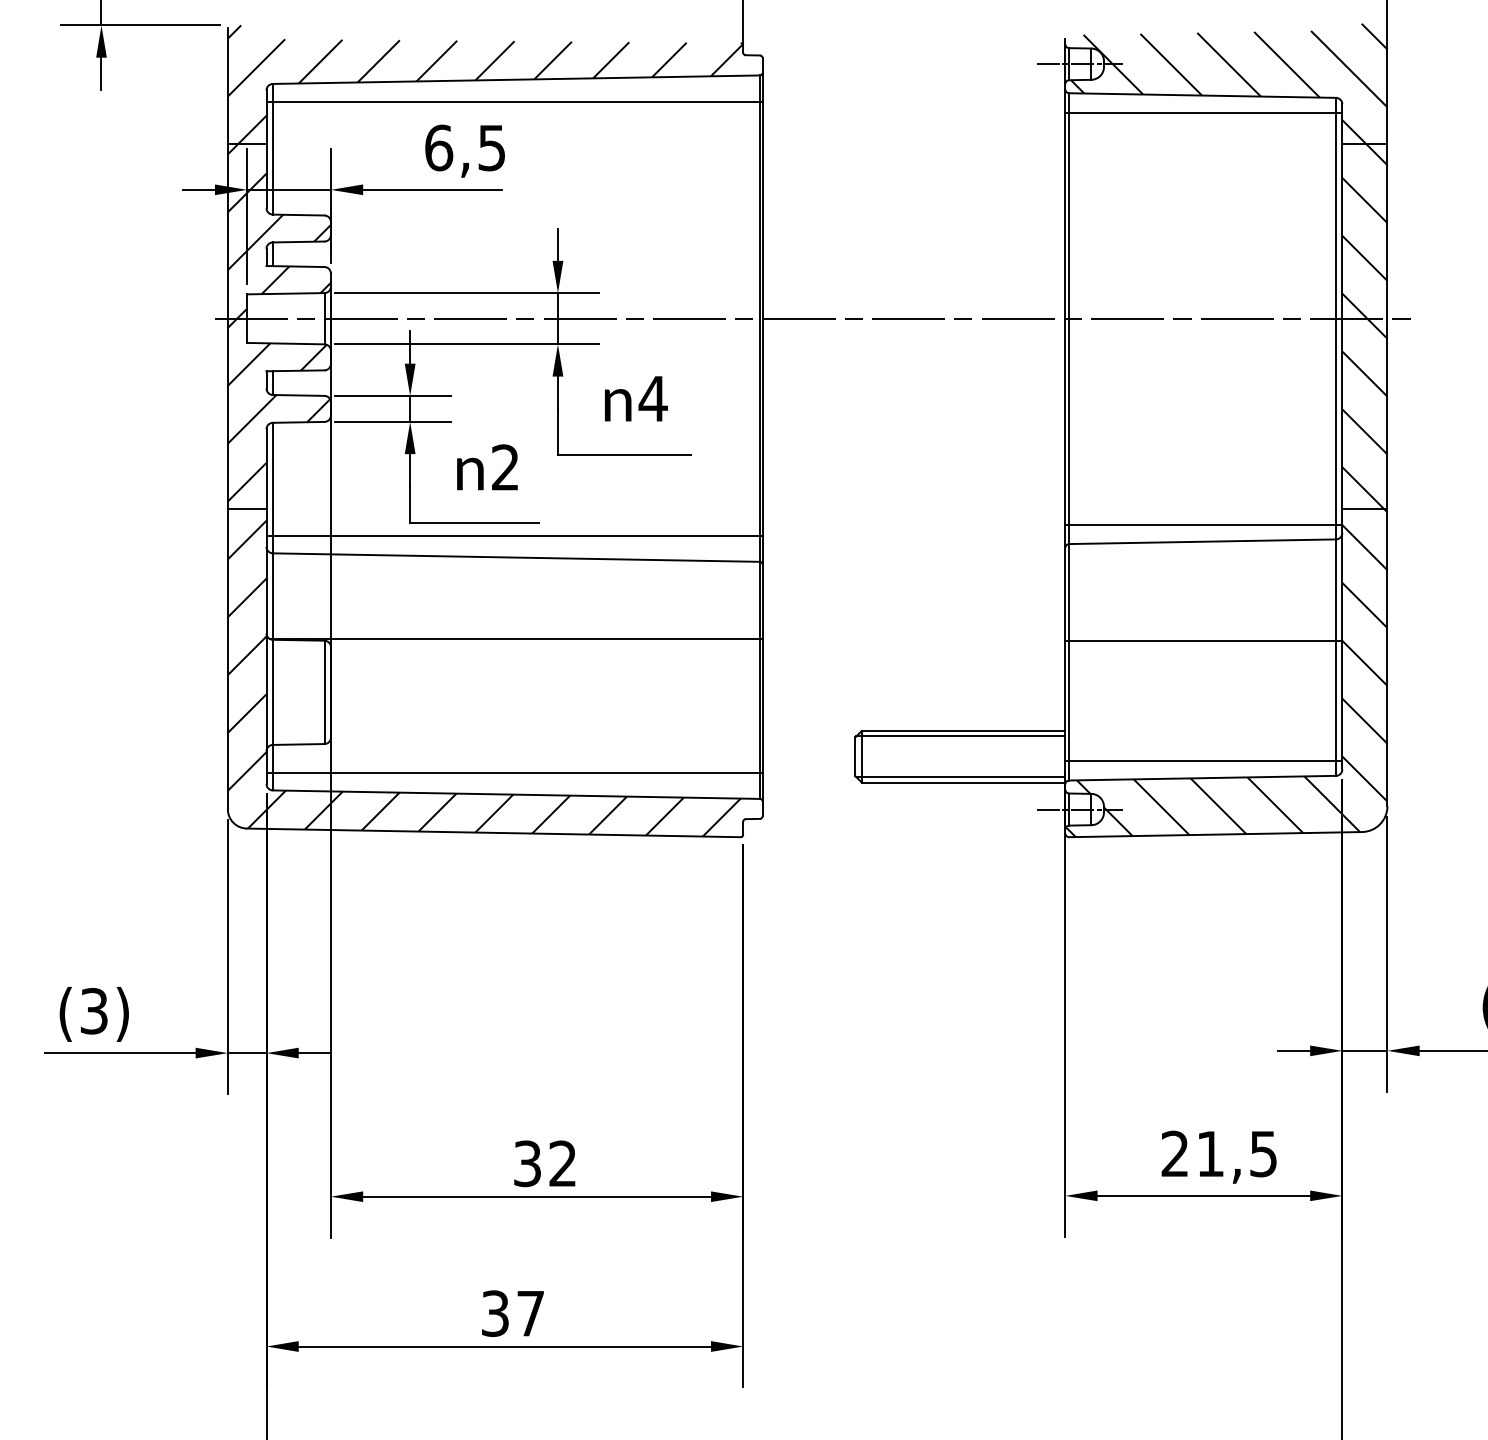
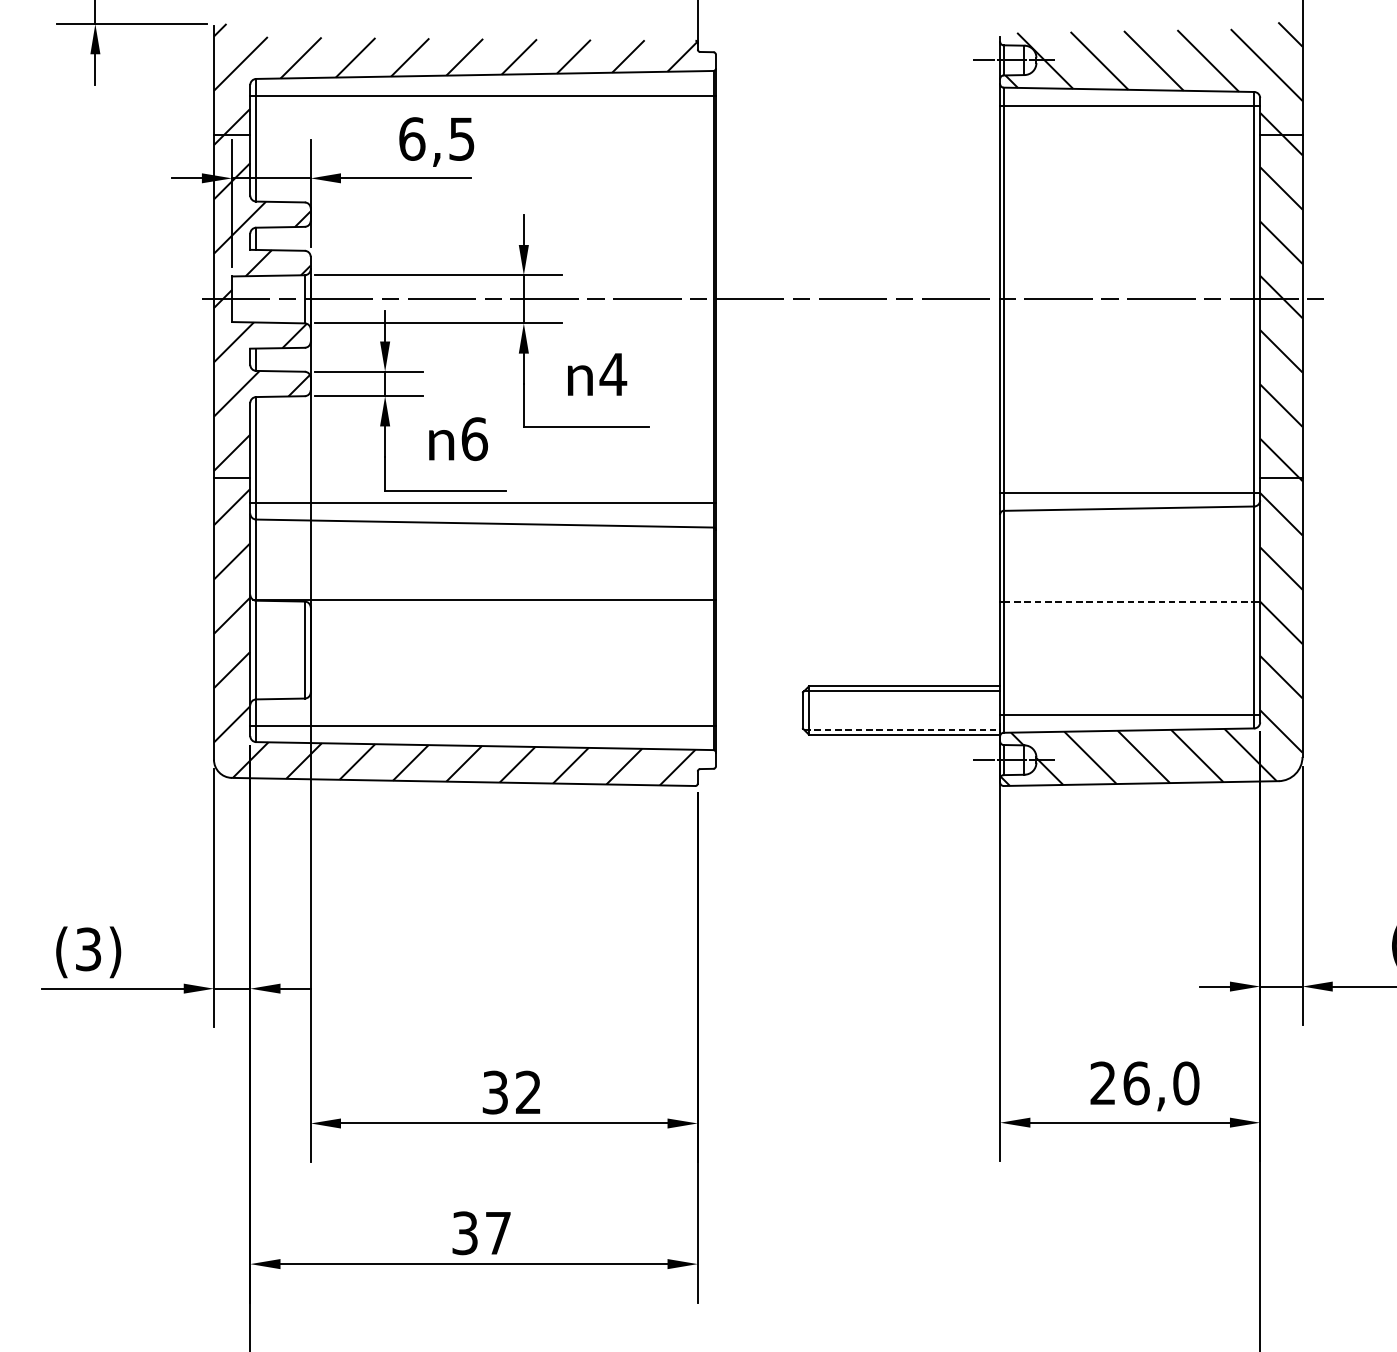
text: (505, 467) -> (474, 438), 2 -> 6
line: (1203, 640) -> (1129, 601), solid -> dashed
line: (961, 777) -> (902, 729), solid -> dashed
text: (1237, 1153) -> (1161, 1082), 21,5 -> 26,0

